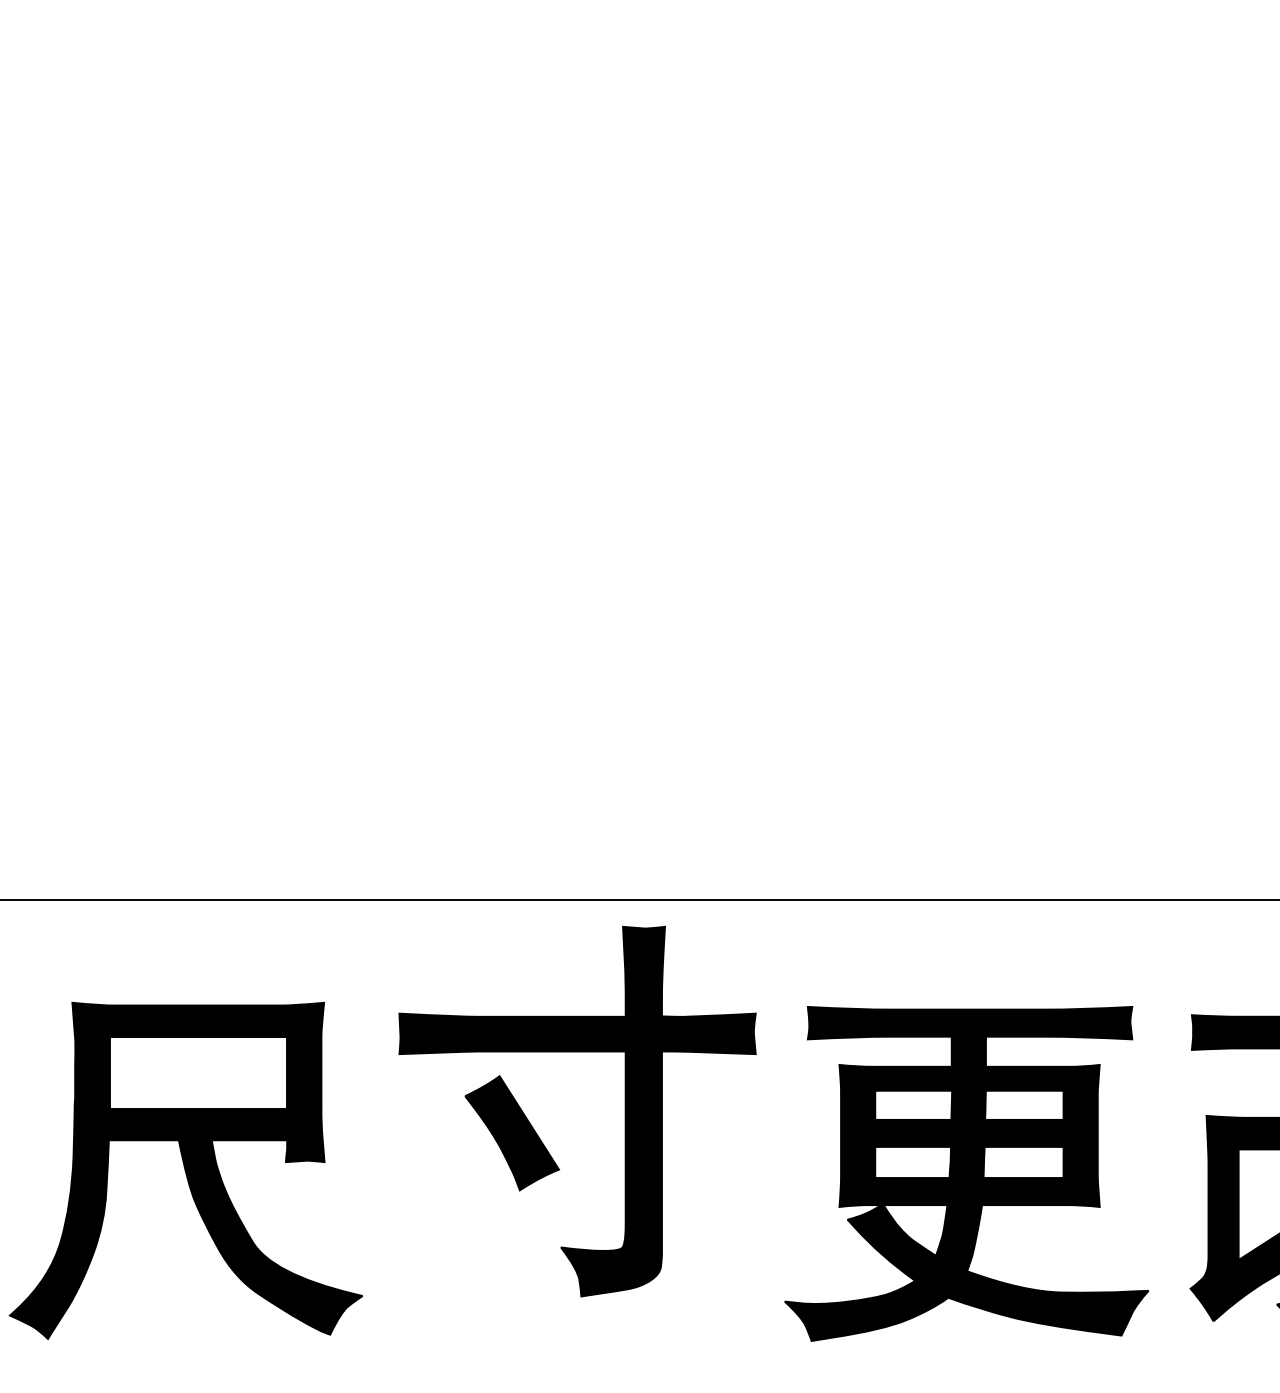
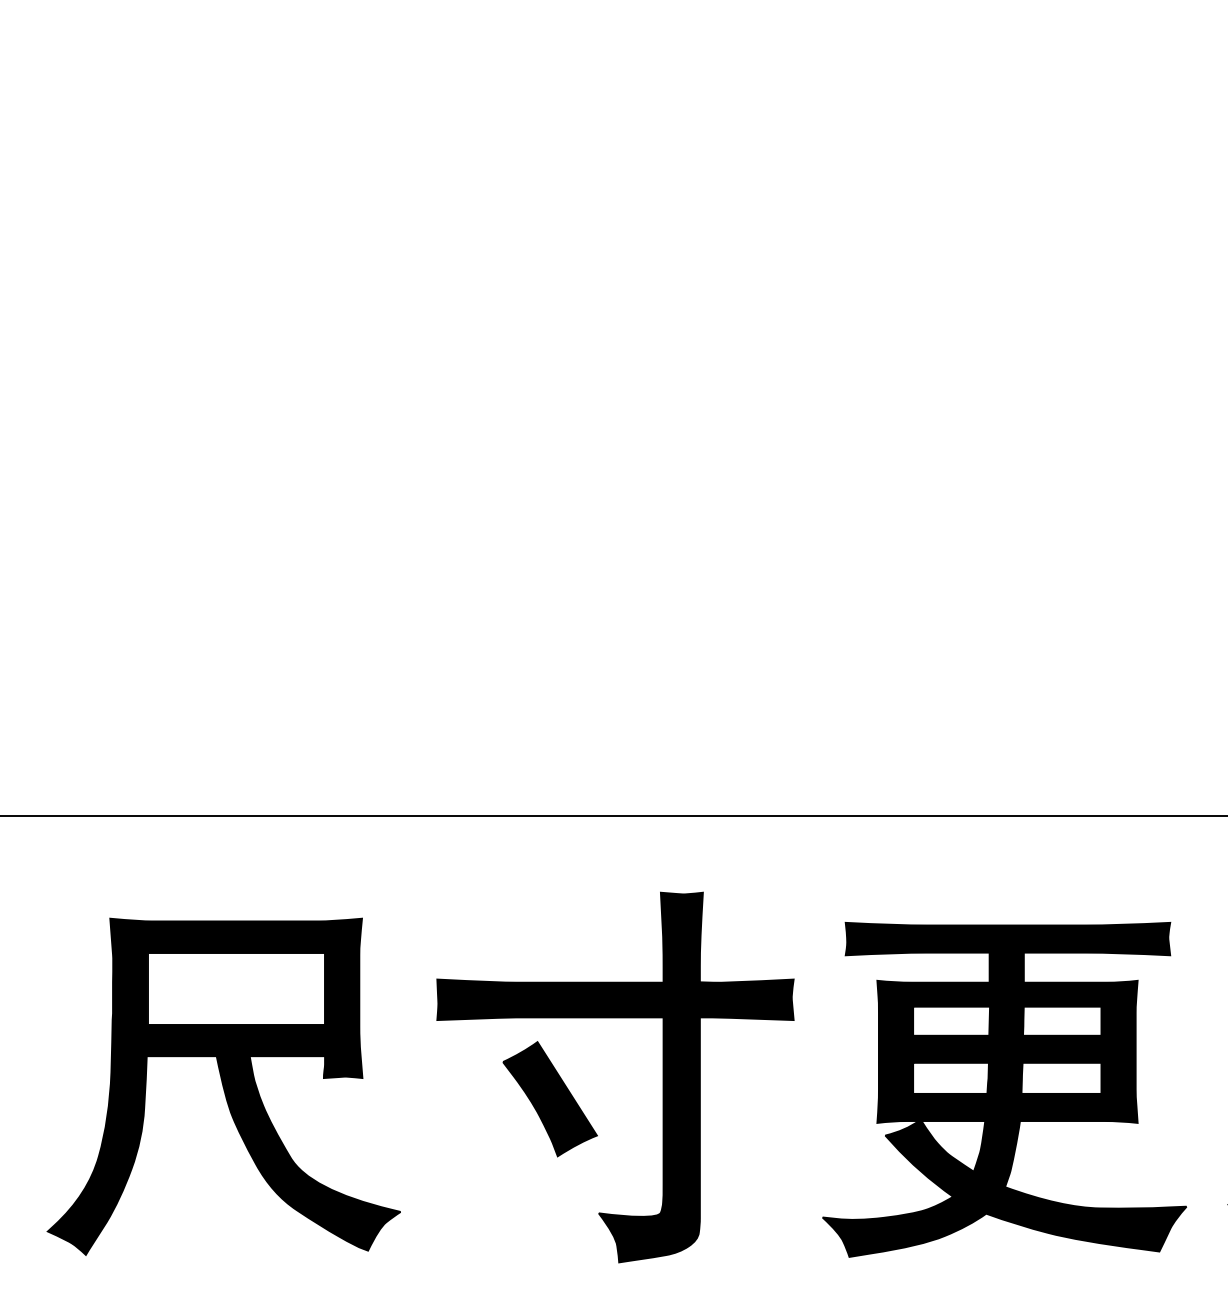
part: (537, 1133) -> (575, 1099), moved

